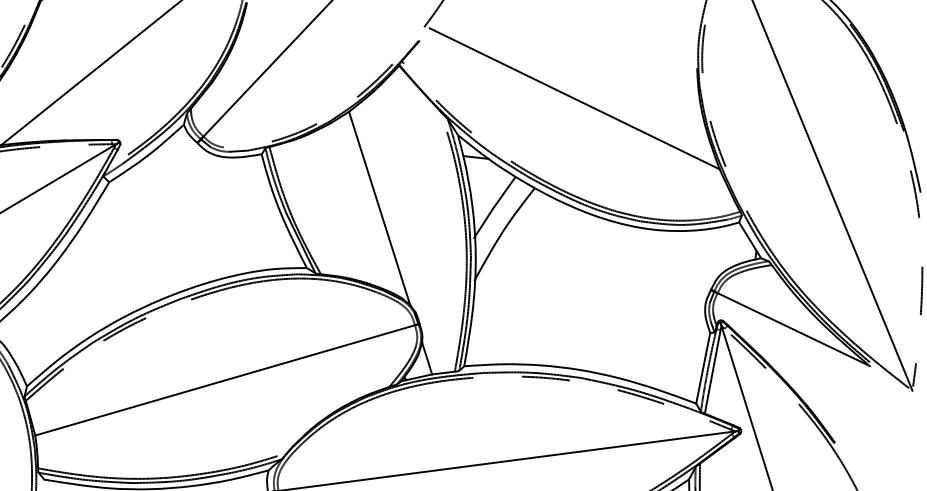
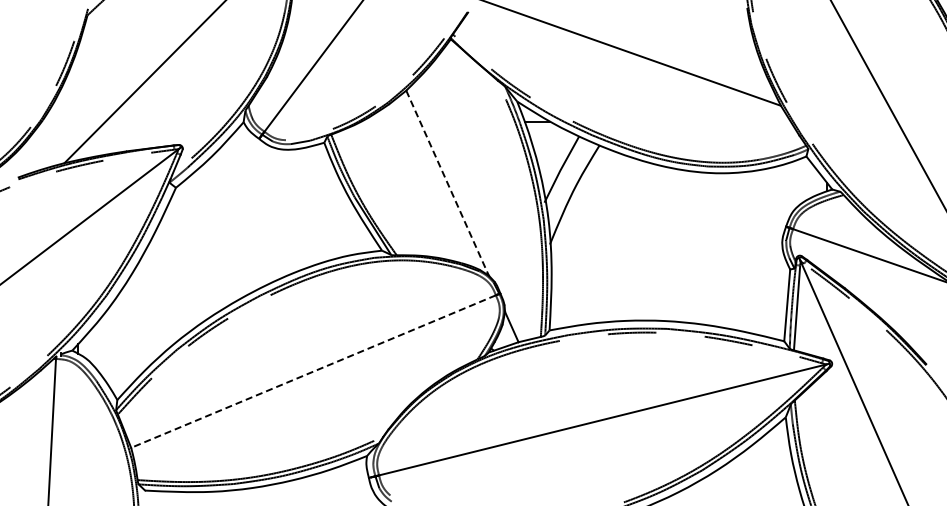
line: (379, 208) -> (447, 183), solid -> dashed
line: (225, 380) -> (313, 371), solid -> dashed

